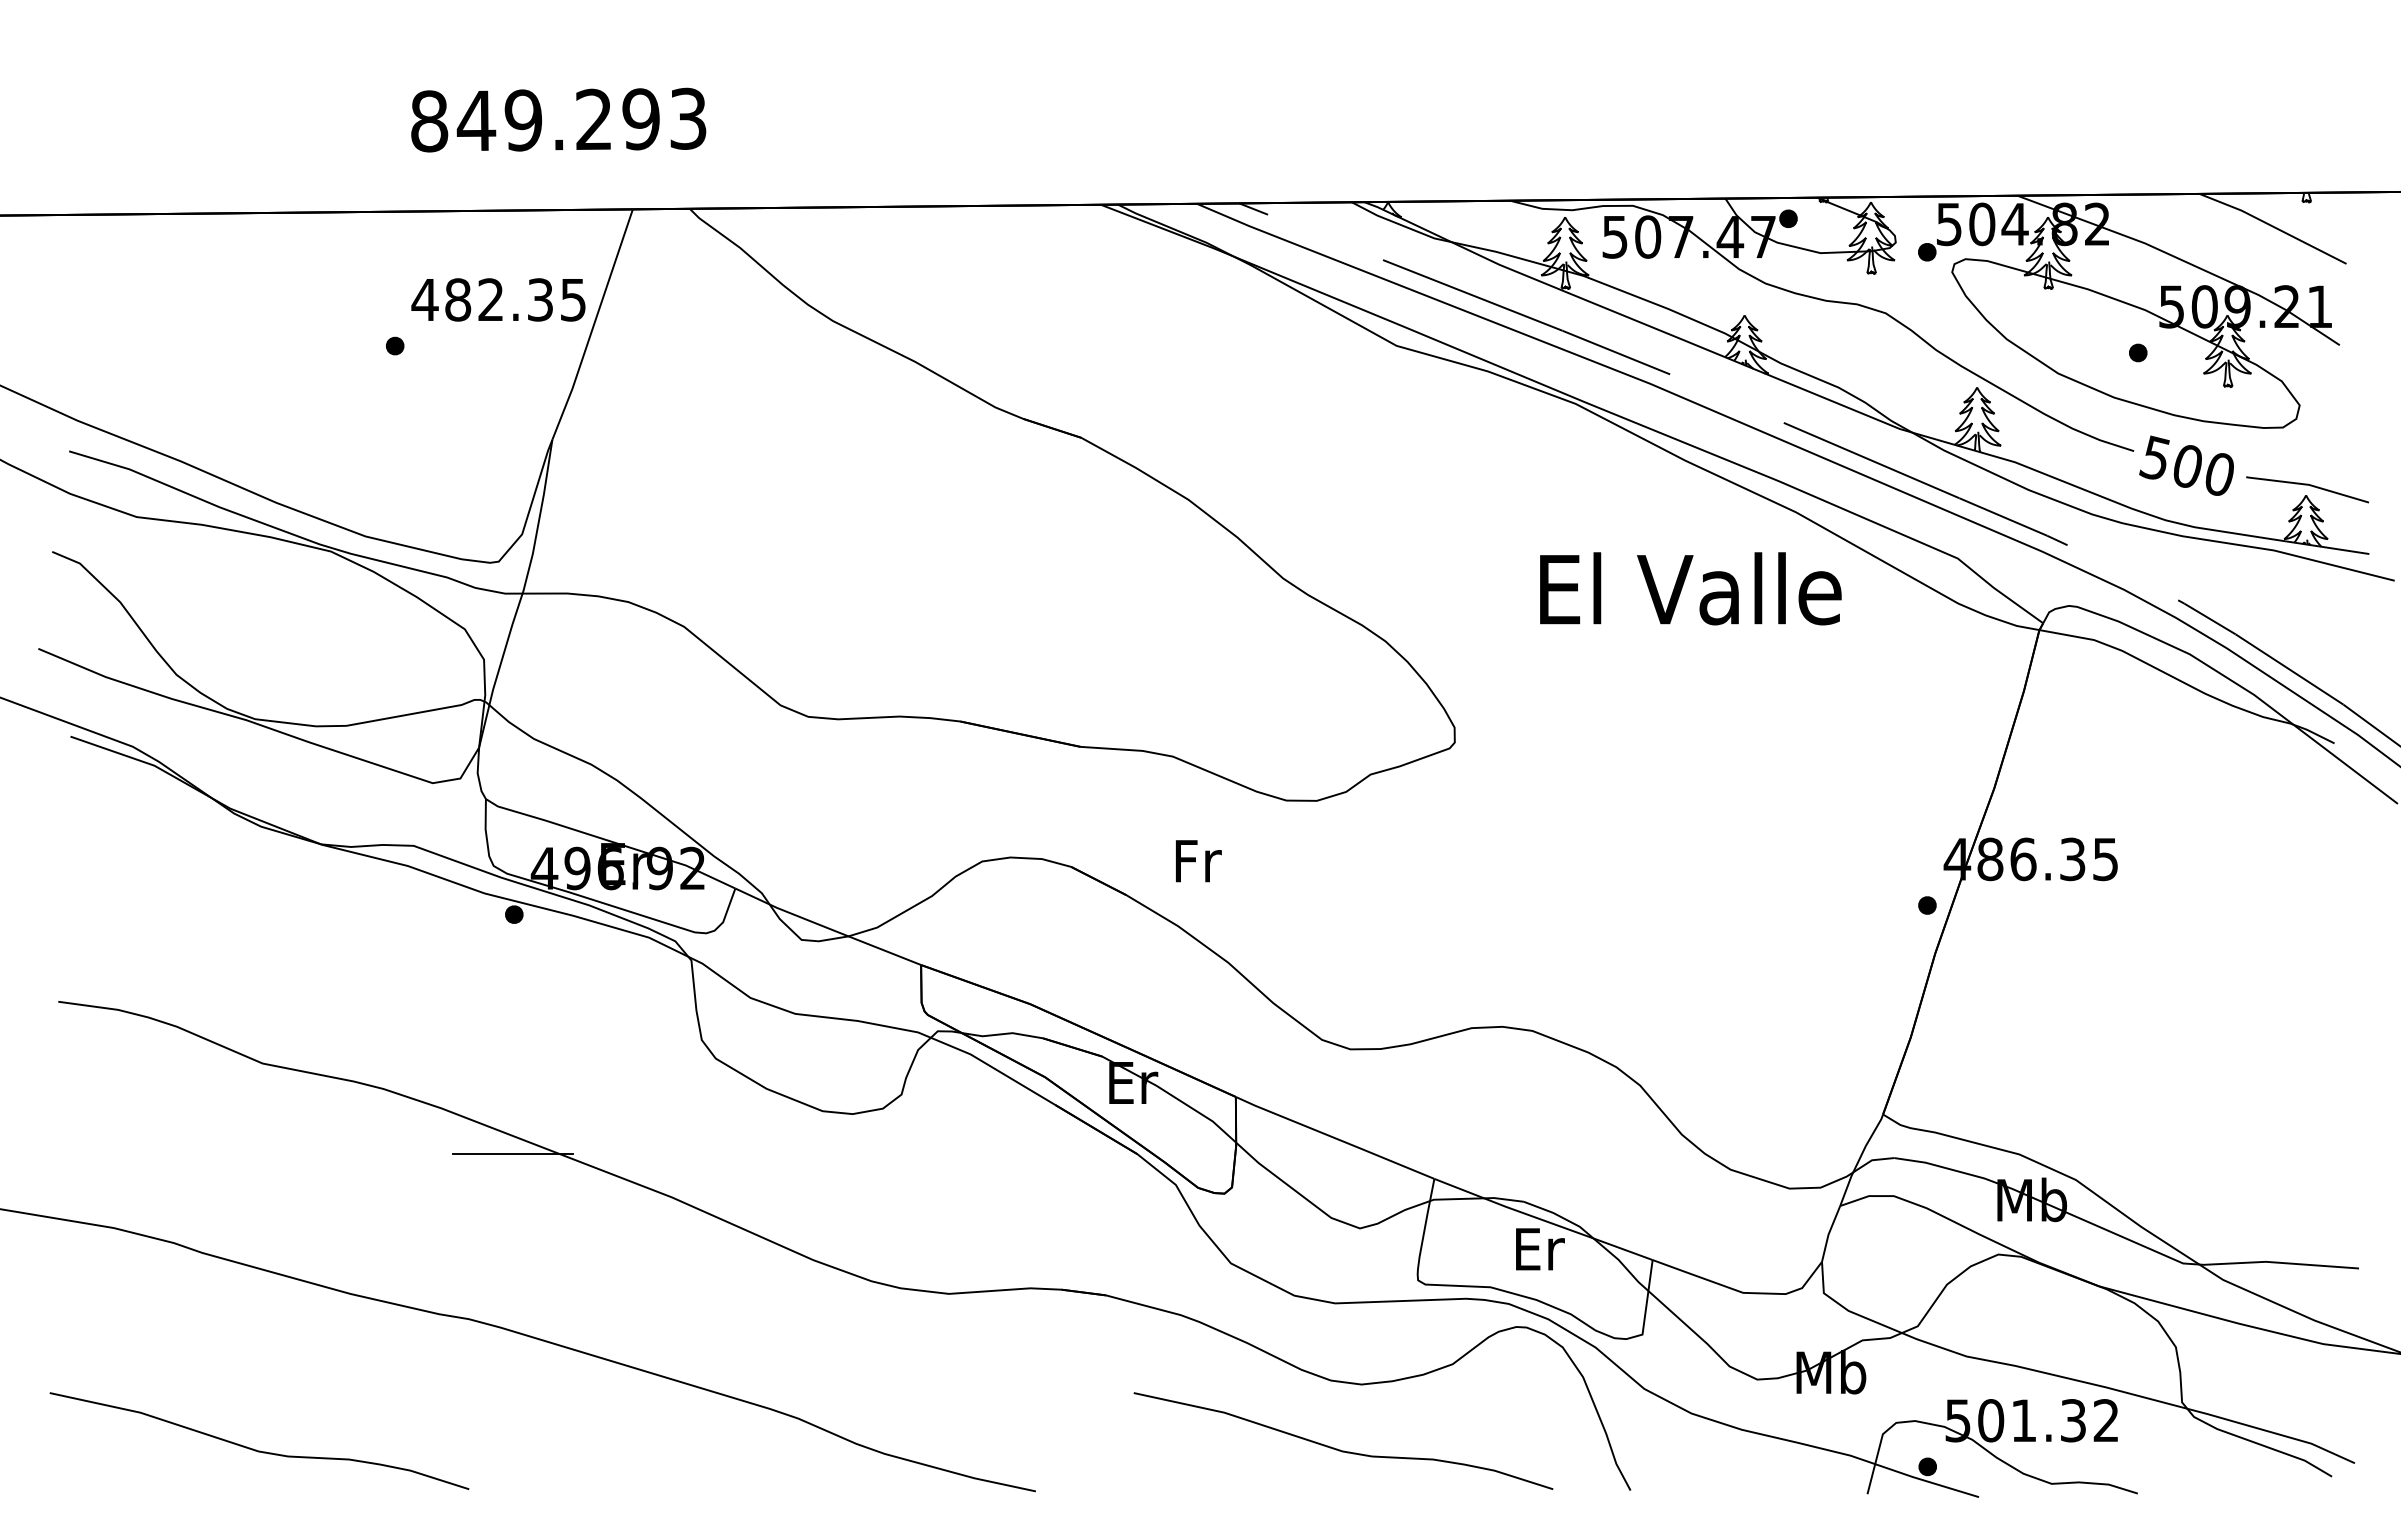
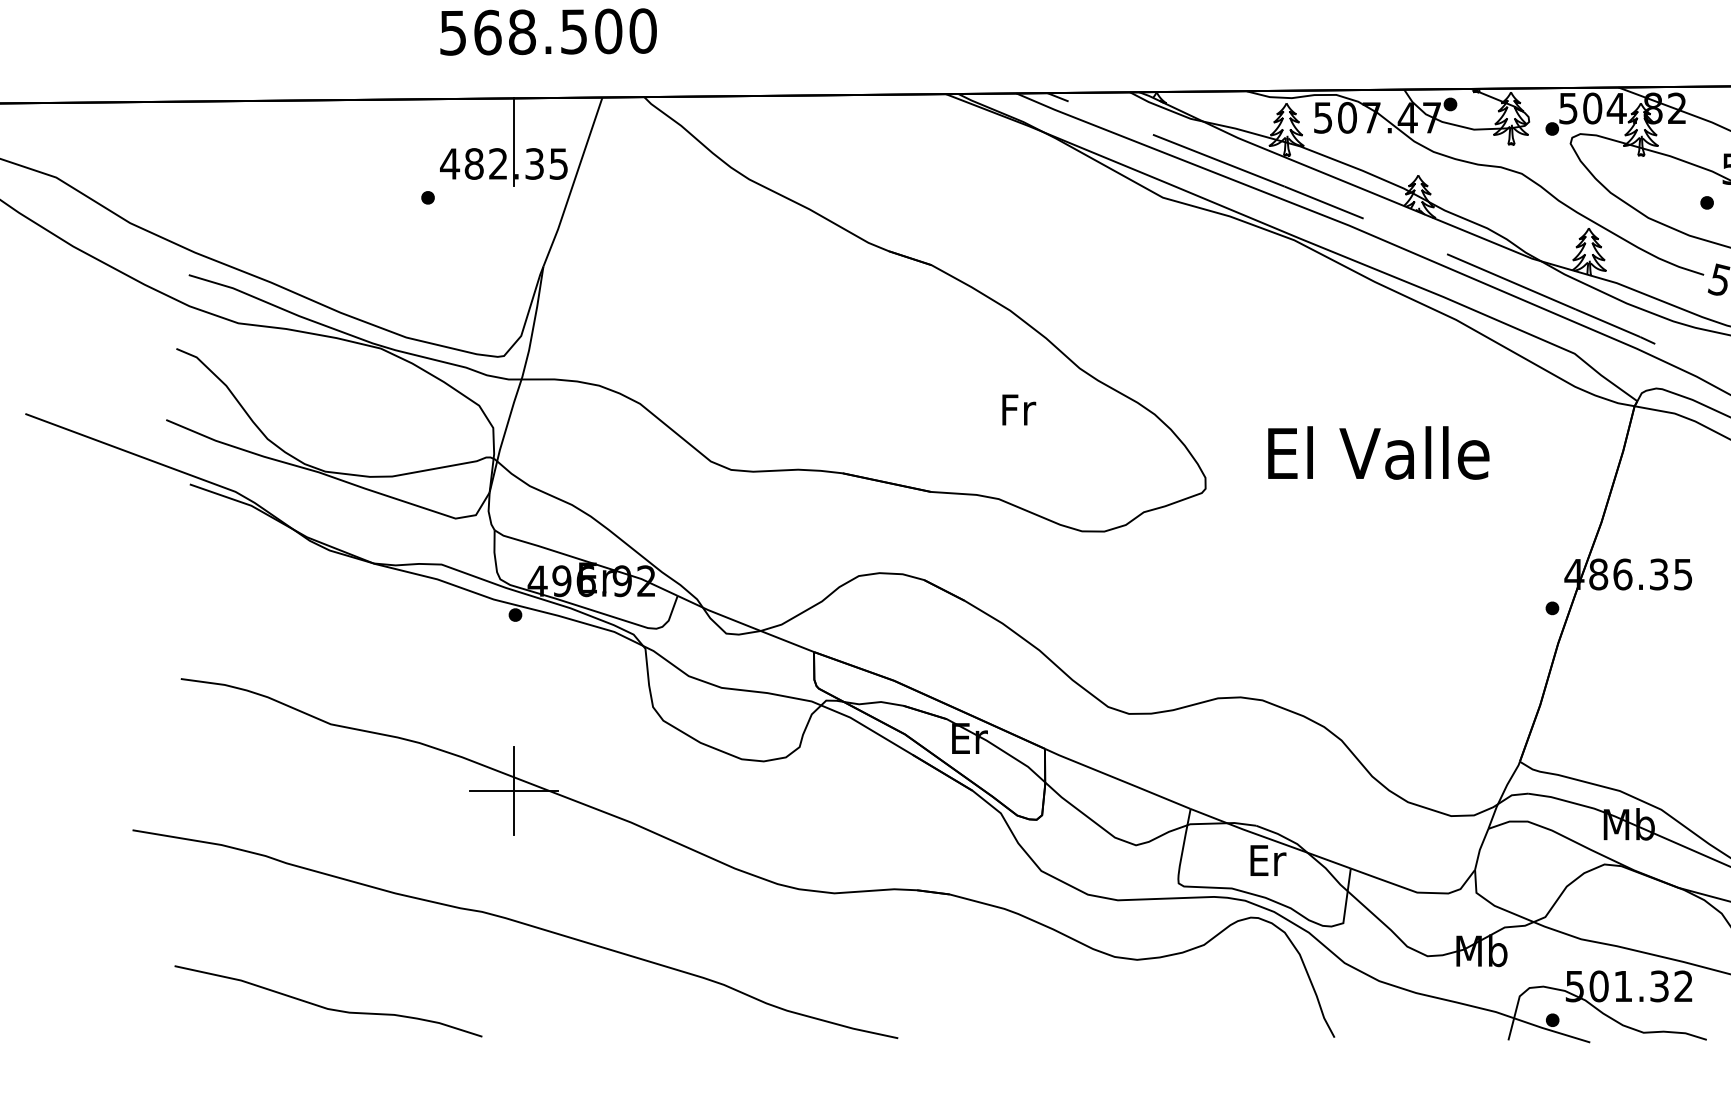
text: (559, 119) -> (548, 31), 849.293 -> 568.500
line: (512, 270) -> (514, 142), added
text: (1690, 588) -> (1378, 452), moved
text: (1198, 861) -> (1019, 410), moved
line: (512, 1154) -> (514, 791), added
curve: (1340, 1449) -> (1121, 1007), removed

